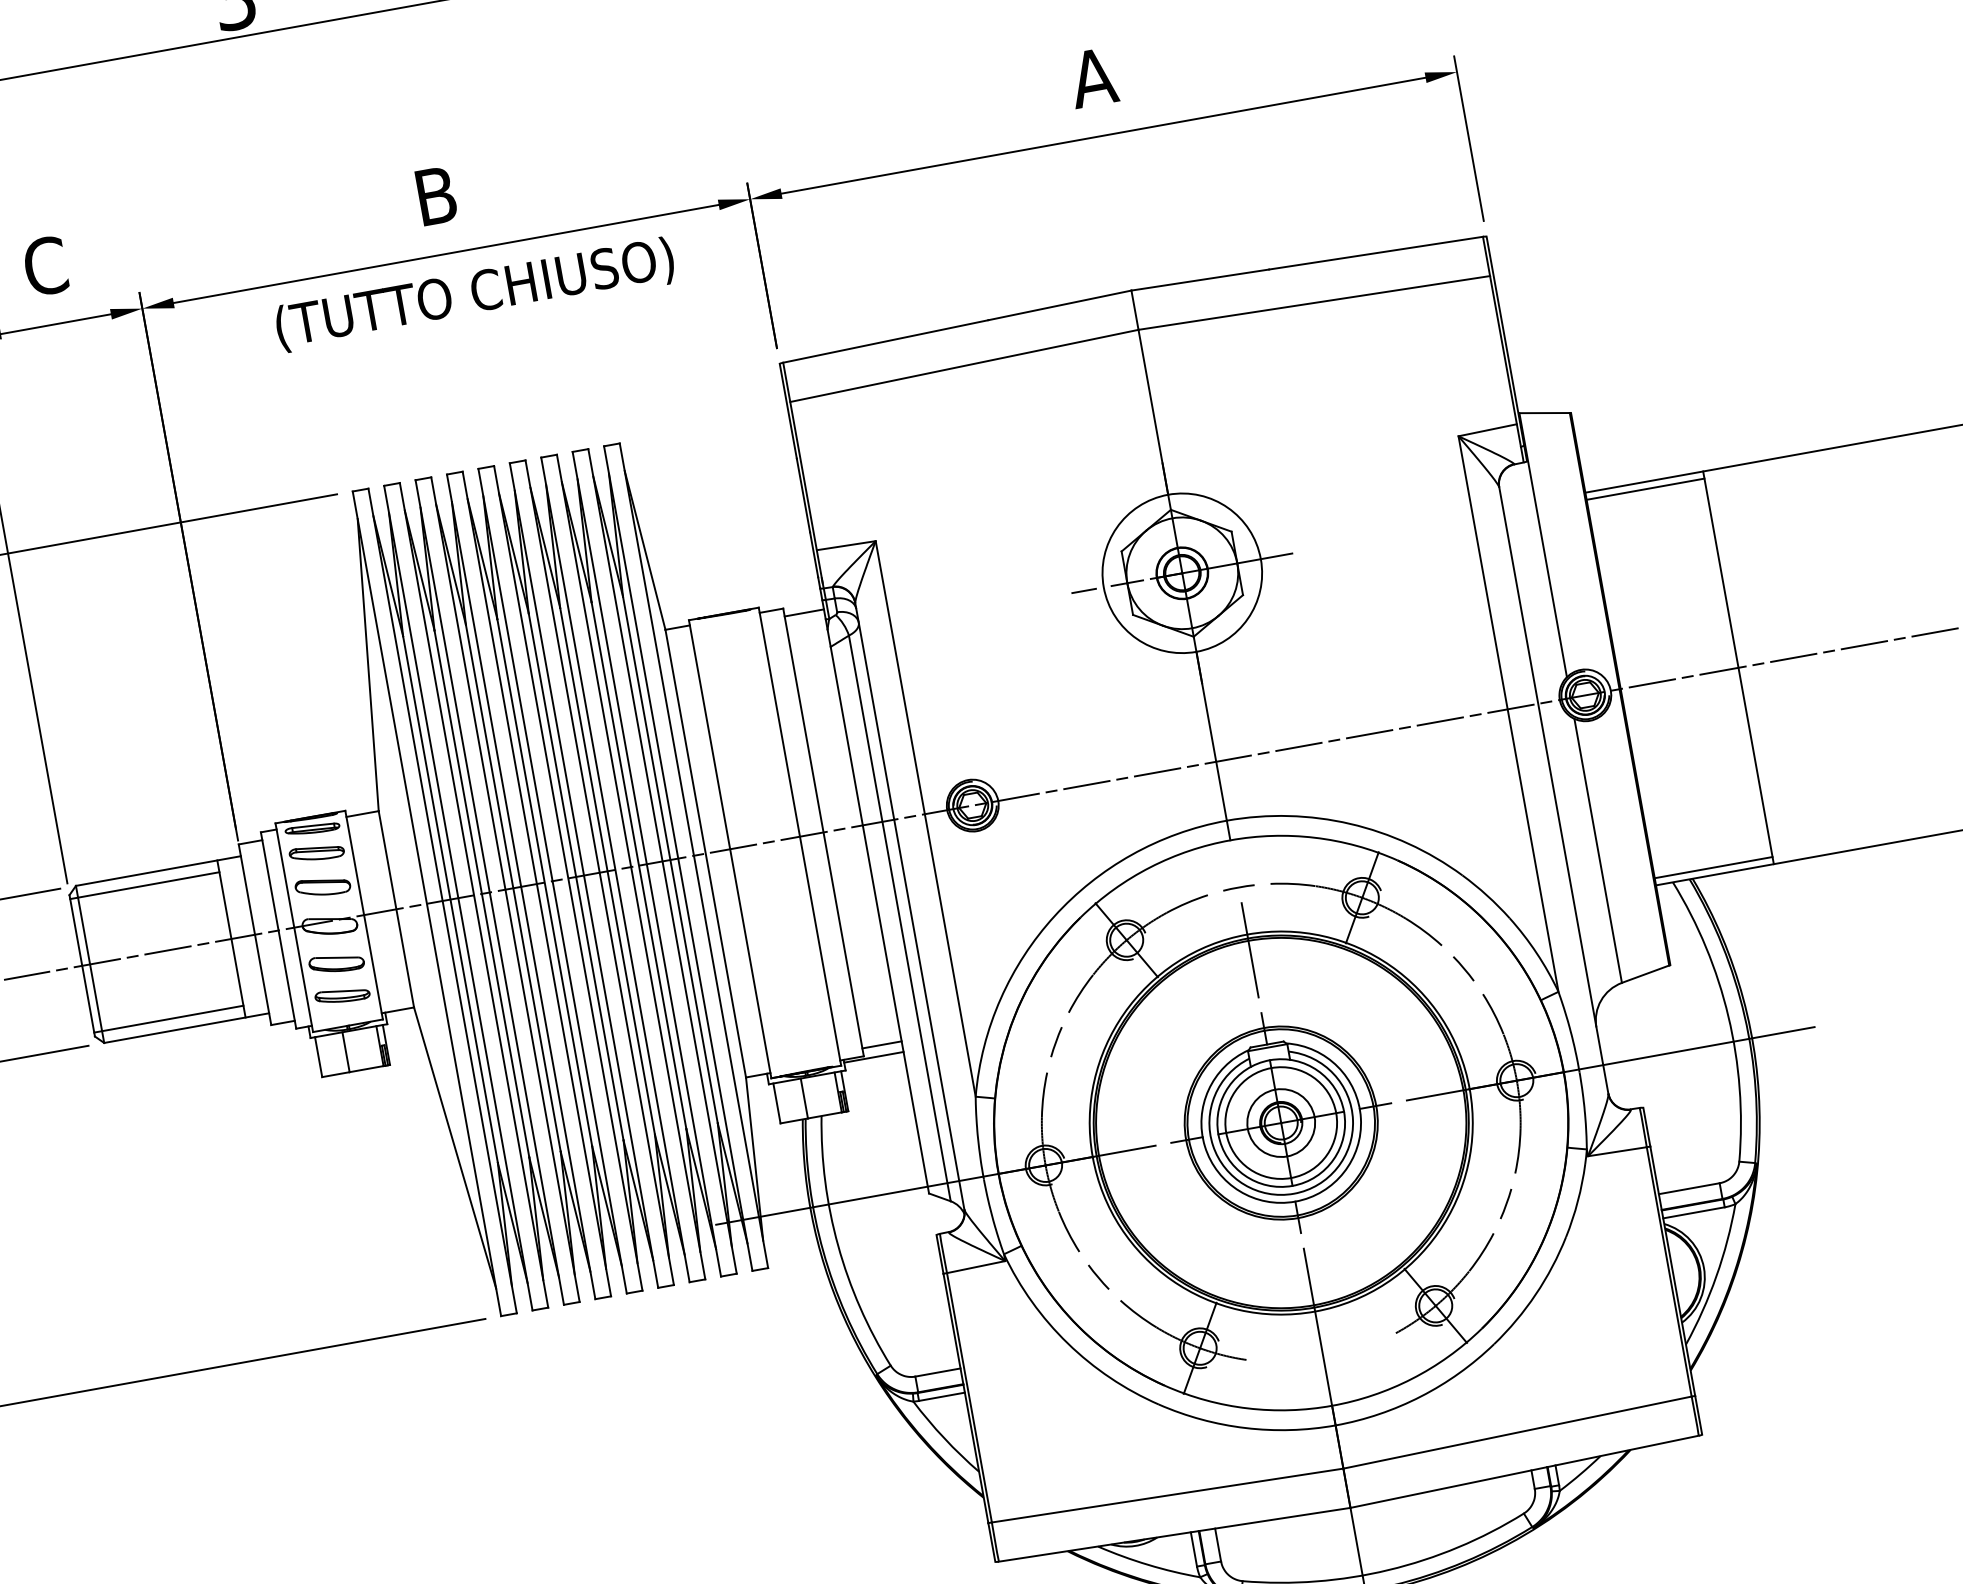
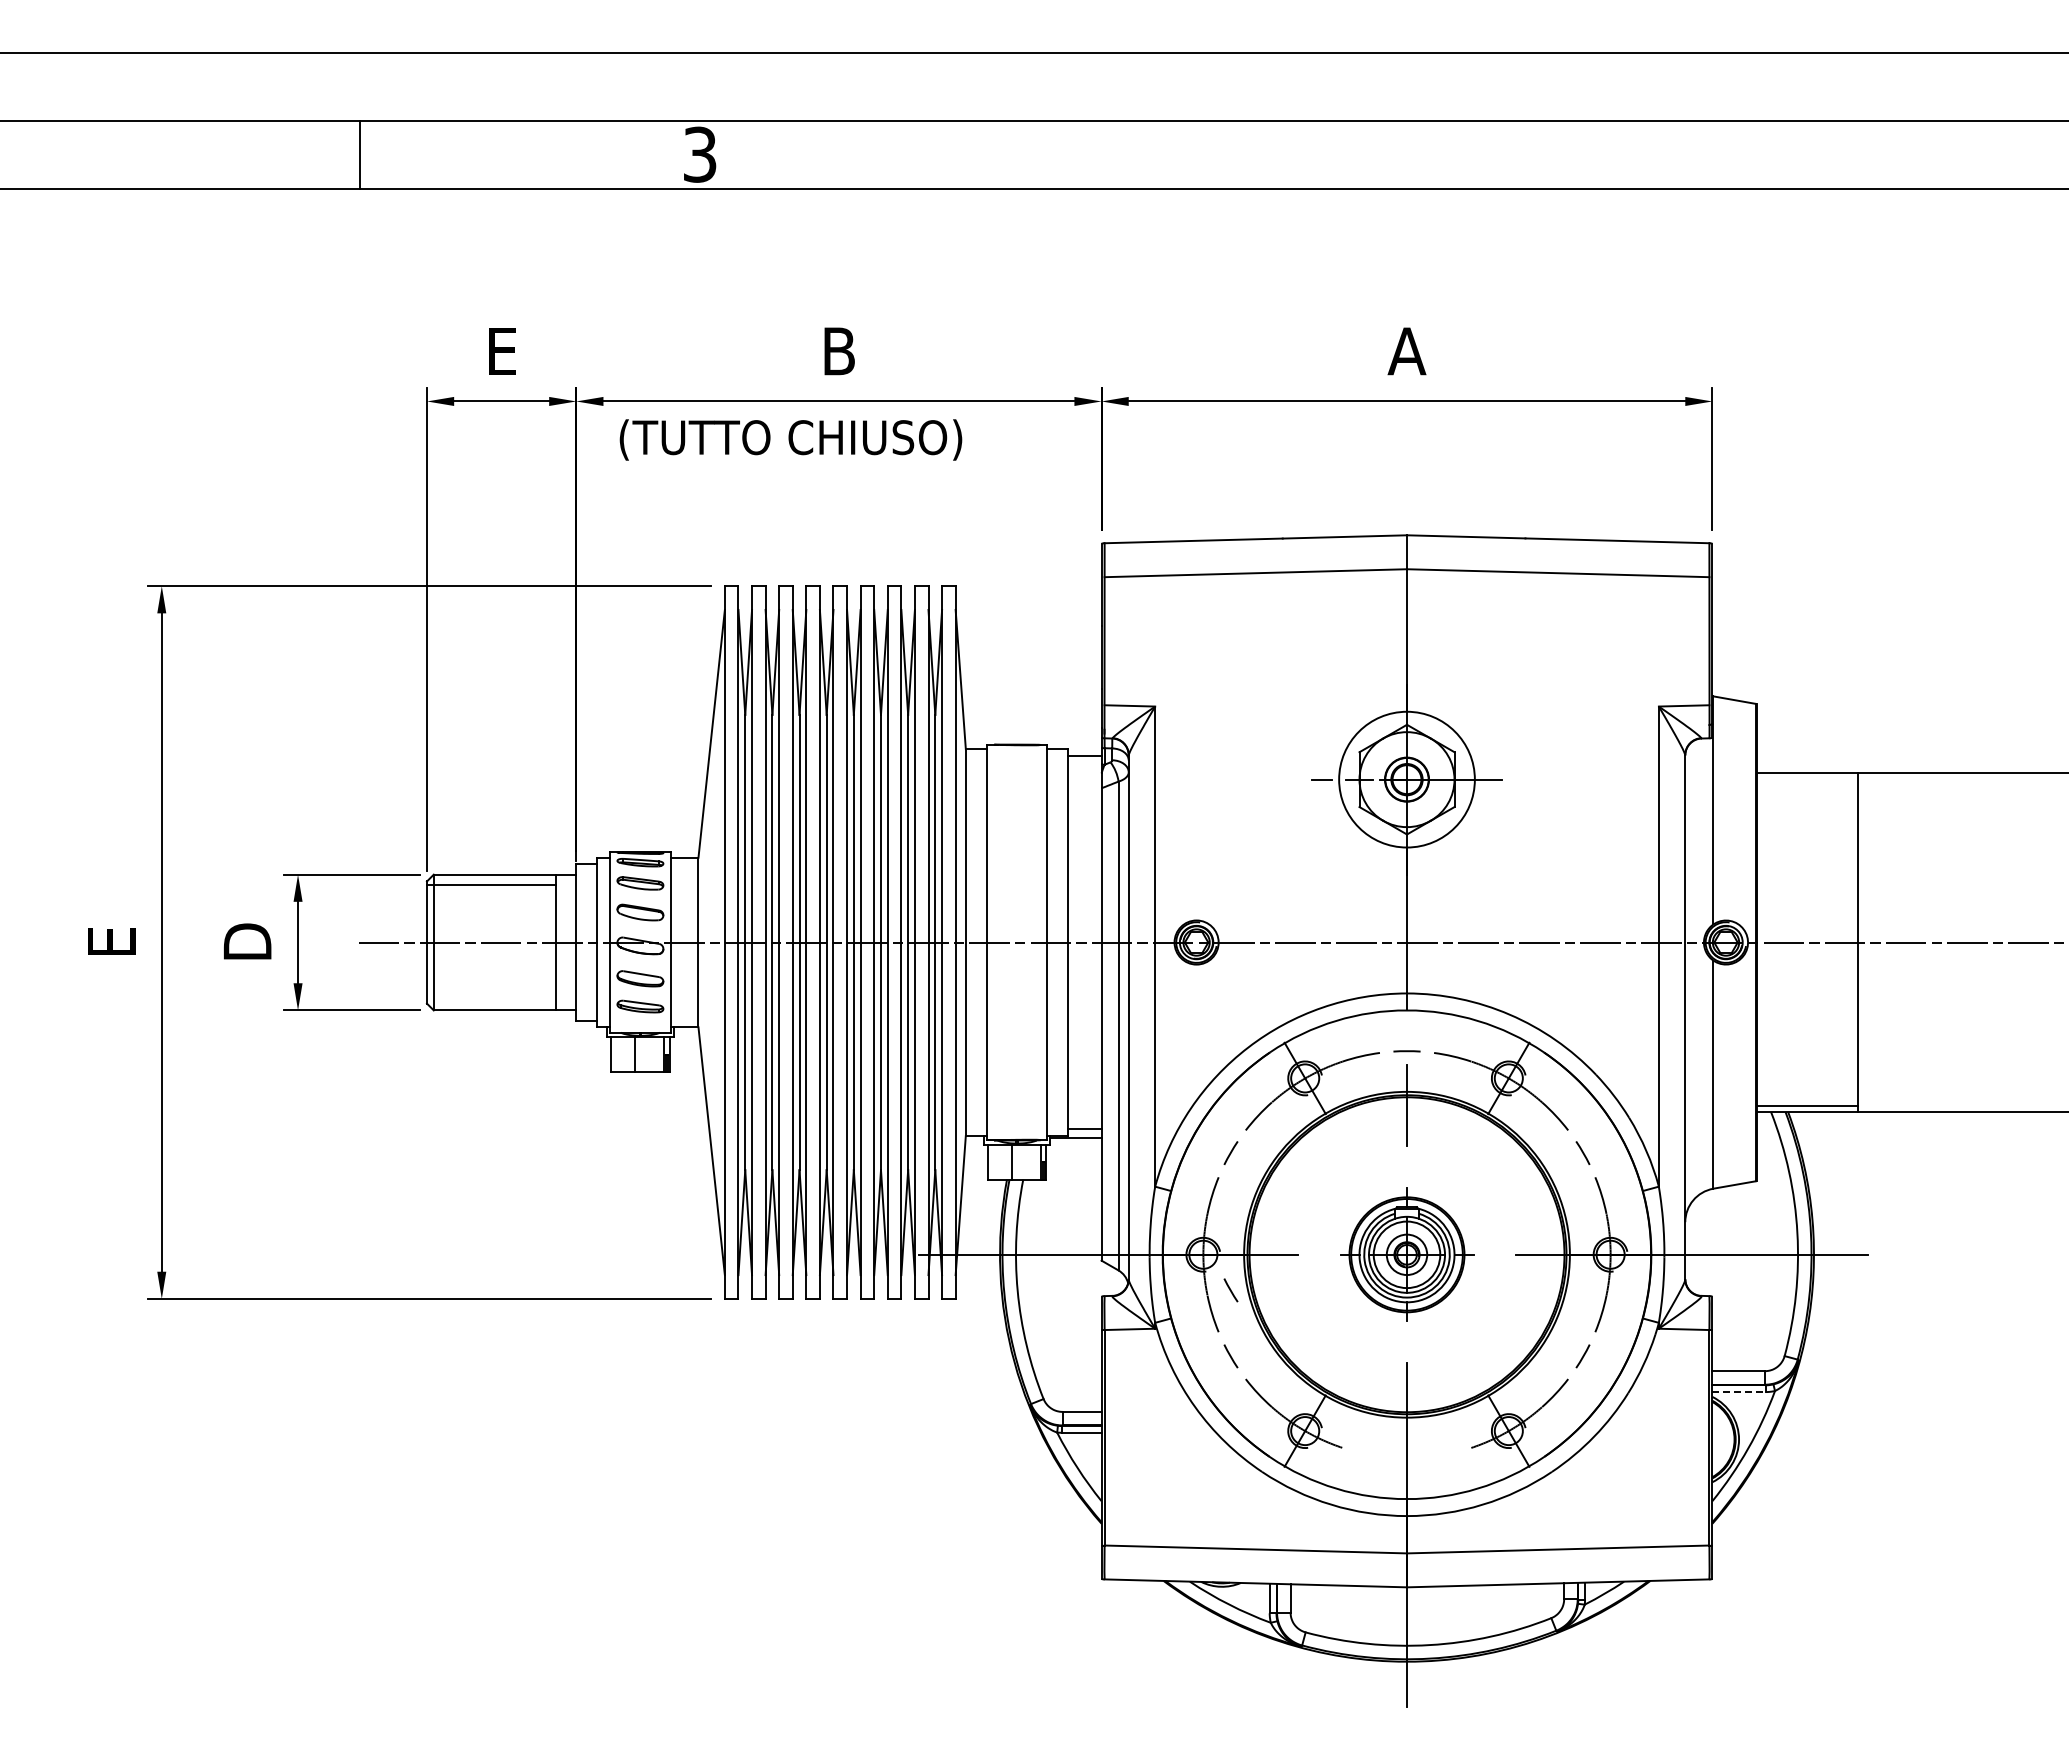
text: (45, 265) -> (501, 350), C -> E
text: (474, 294) -> (790, 439), moved
line: (1645, 489) -> (1807, 779), removed
line: (167, 1019) -> (490, 1000), removed
part: (1280, 1122) -> (1406, 1254), size x0.7
line: (1084, 1201) -> (1230, 1290), added
line: (1694, 1213) -> (1739, 1392), solid -> dashed

